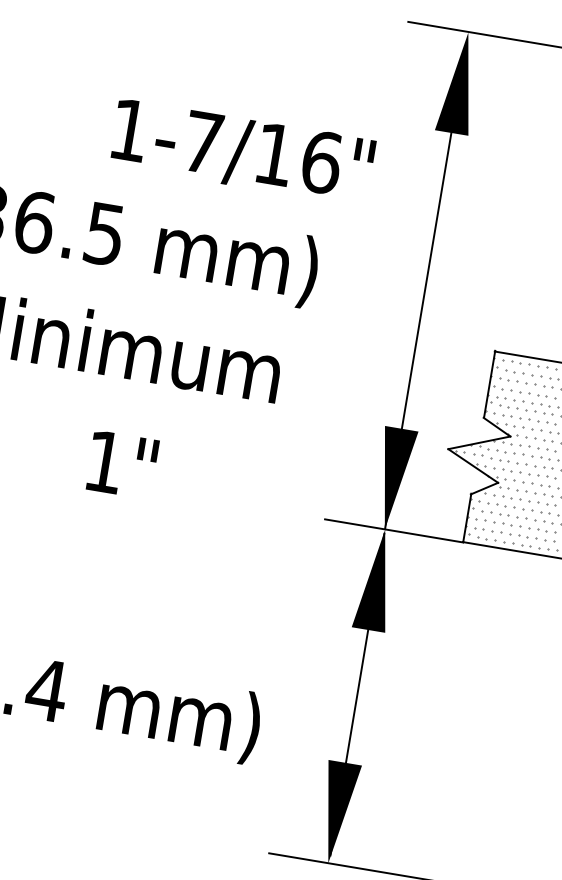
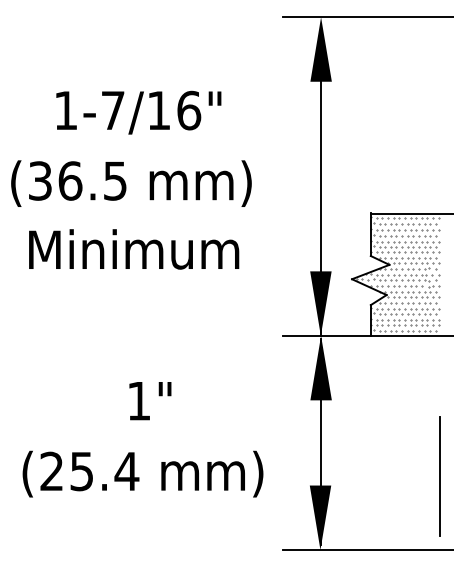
text: (242, 152) -> (138, 112), moved
text: (122, 465) -> (150, 401), moved
line: (534, 779) -> (440, 476), added

